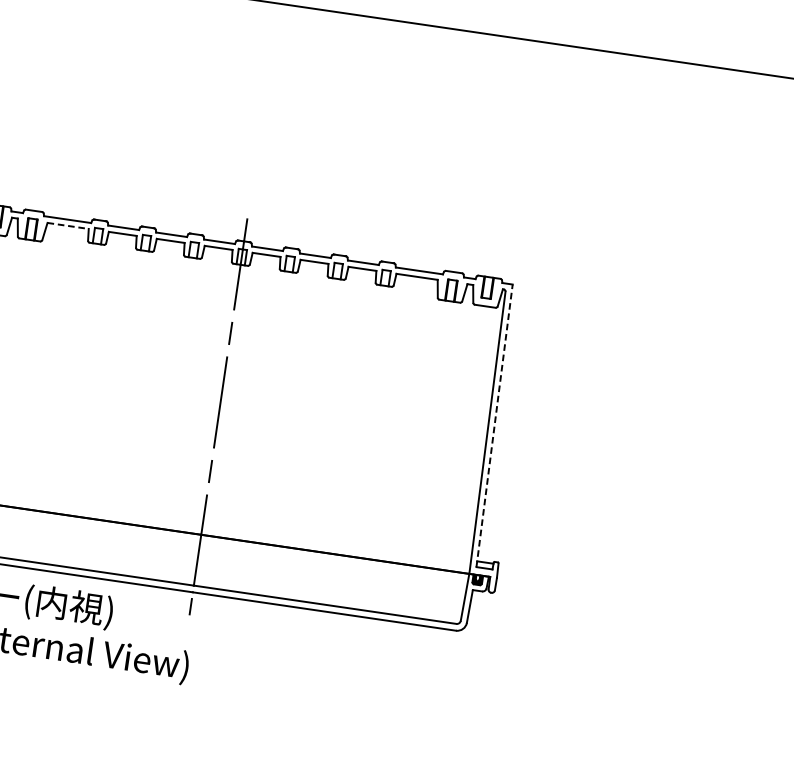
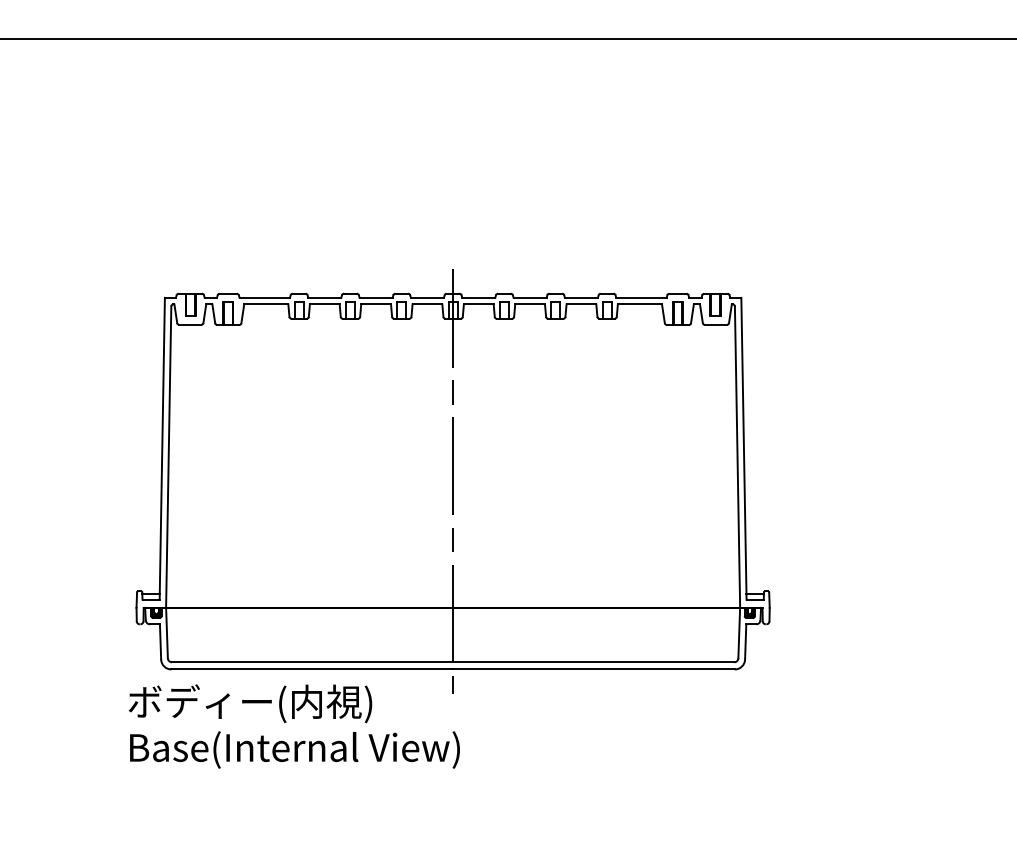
line: (68, 226) -> (266, 304), dashed -> solid
line: (494, 425) -> (743, 448), dashed -> solid

